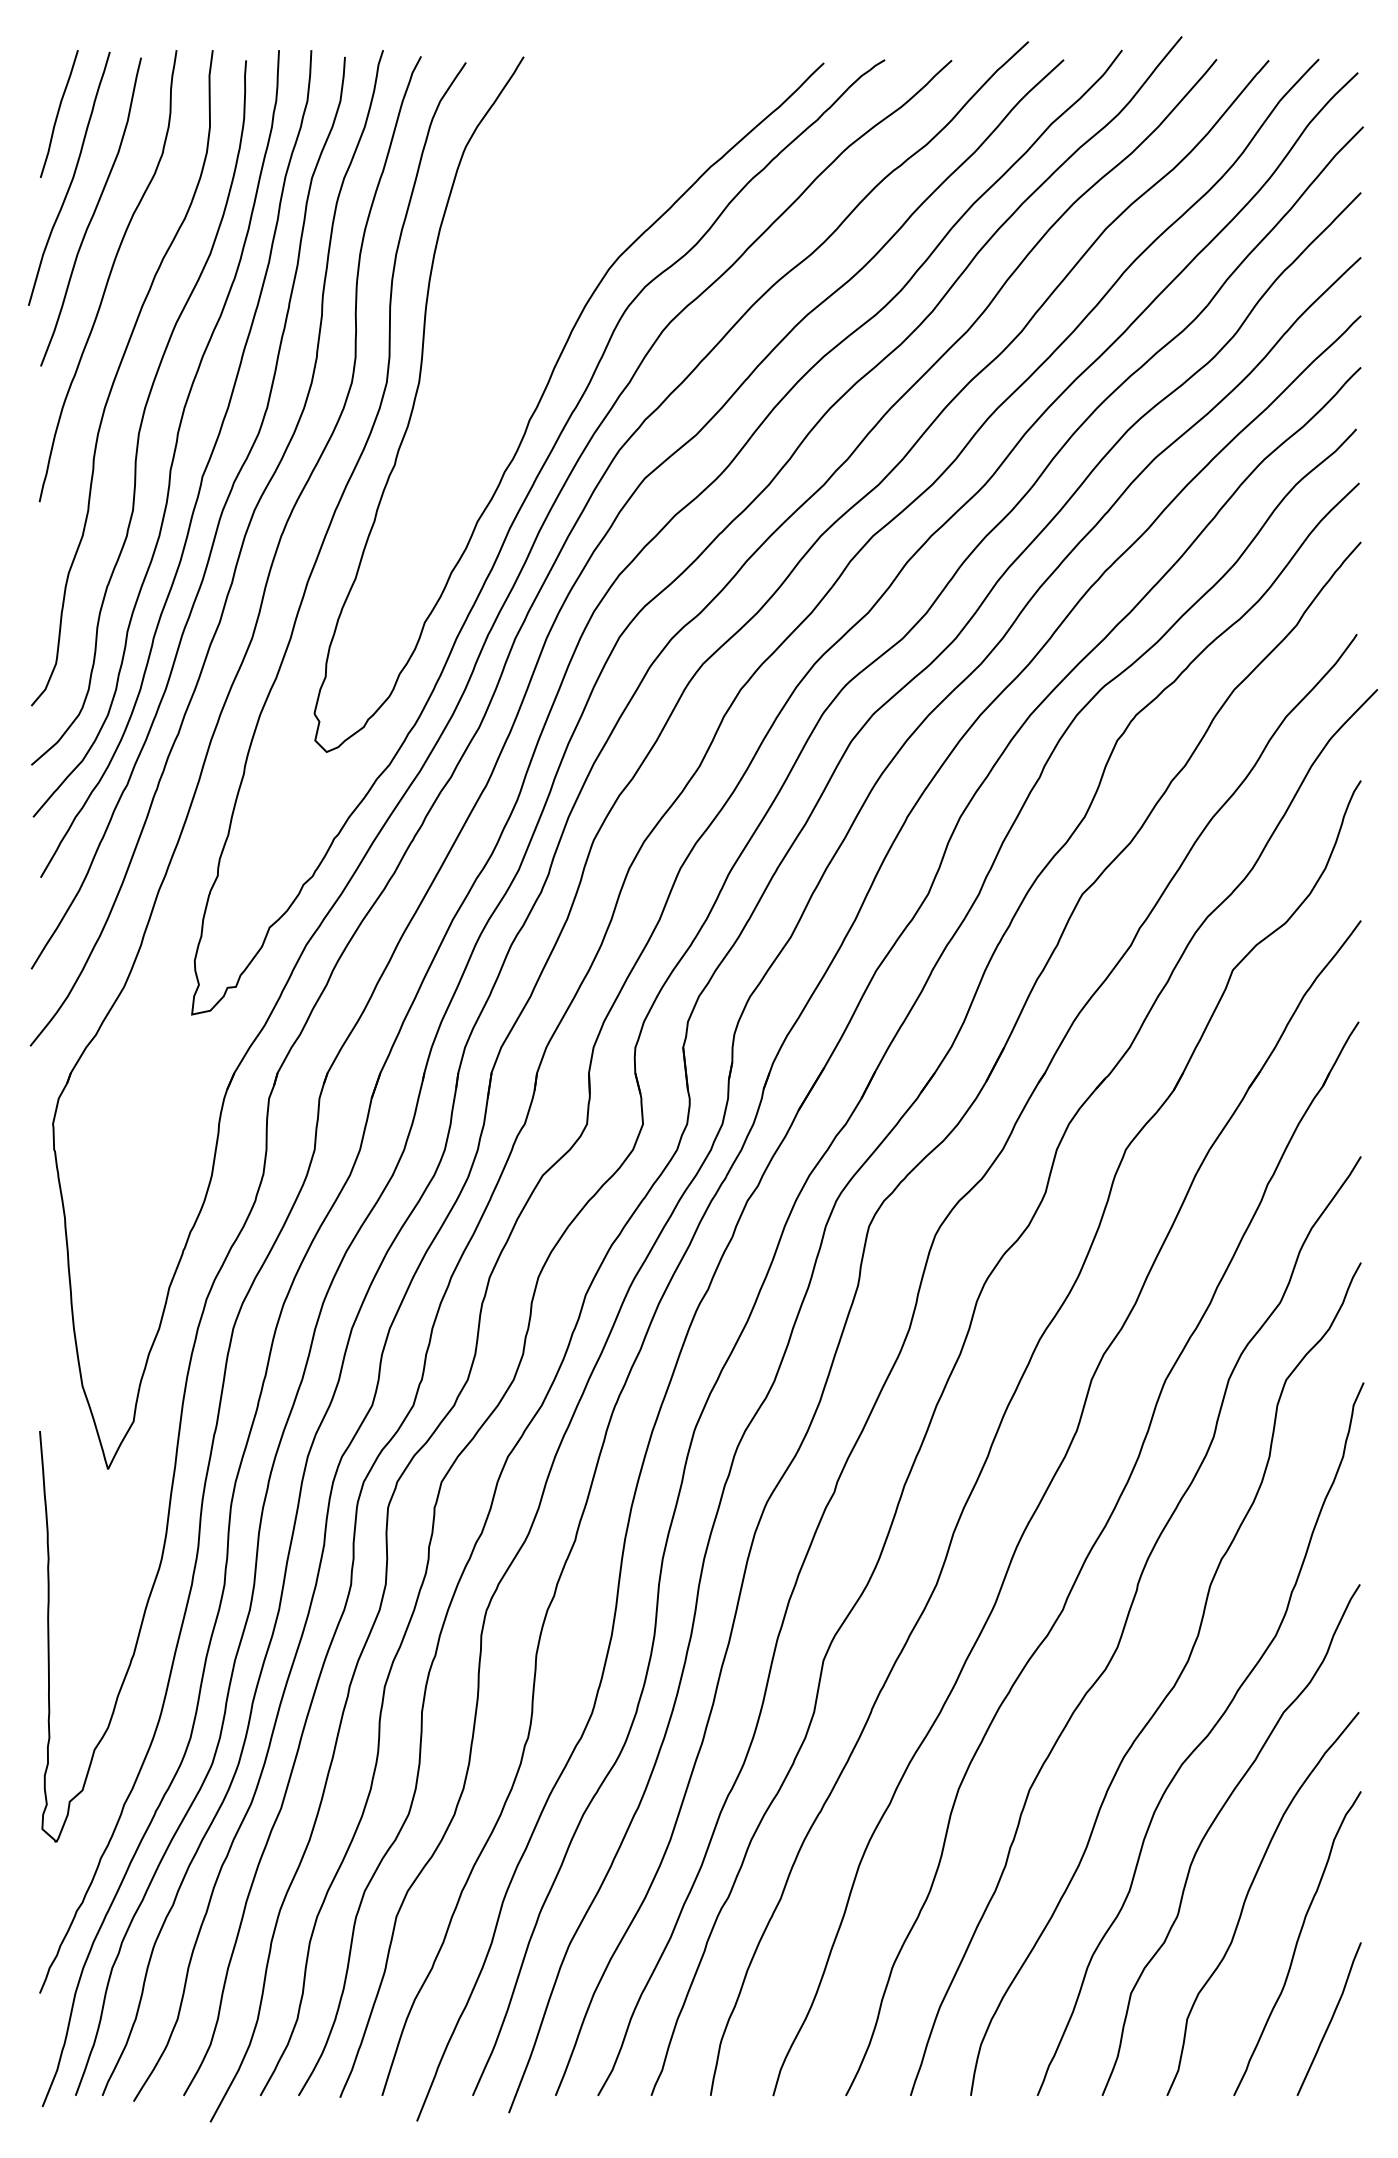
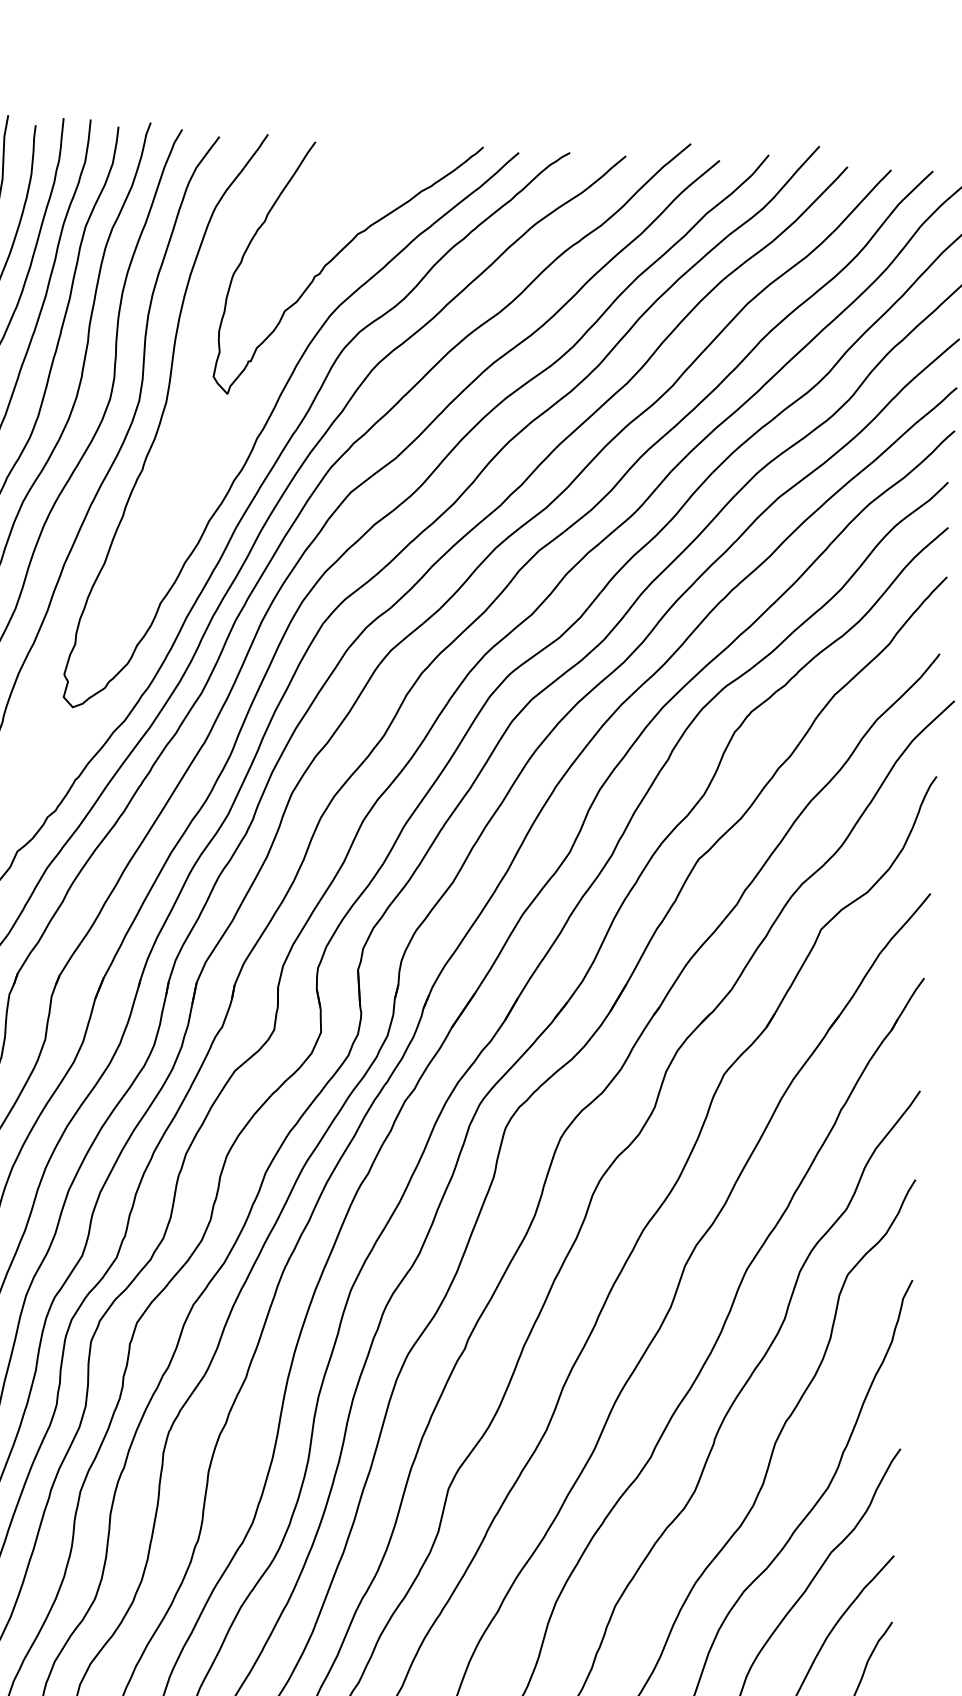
curve: (609, 202) -> (333, 260), added

